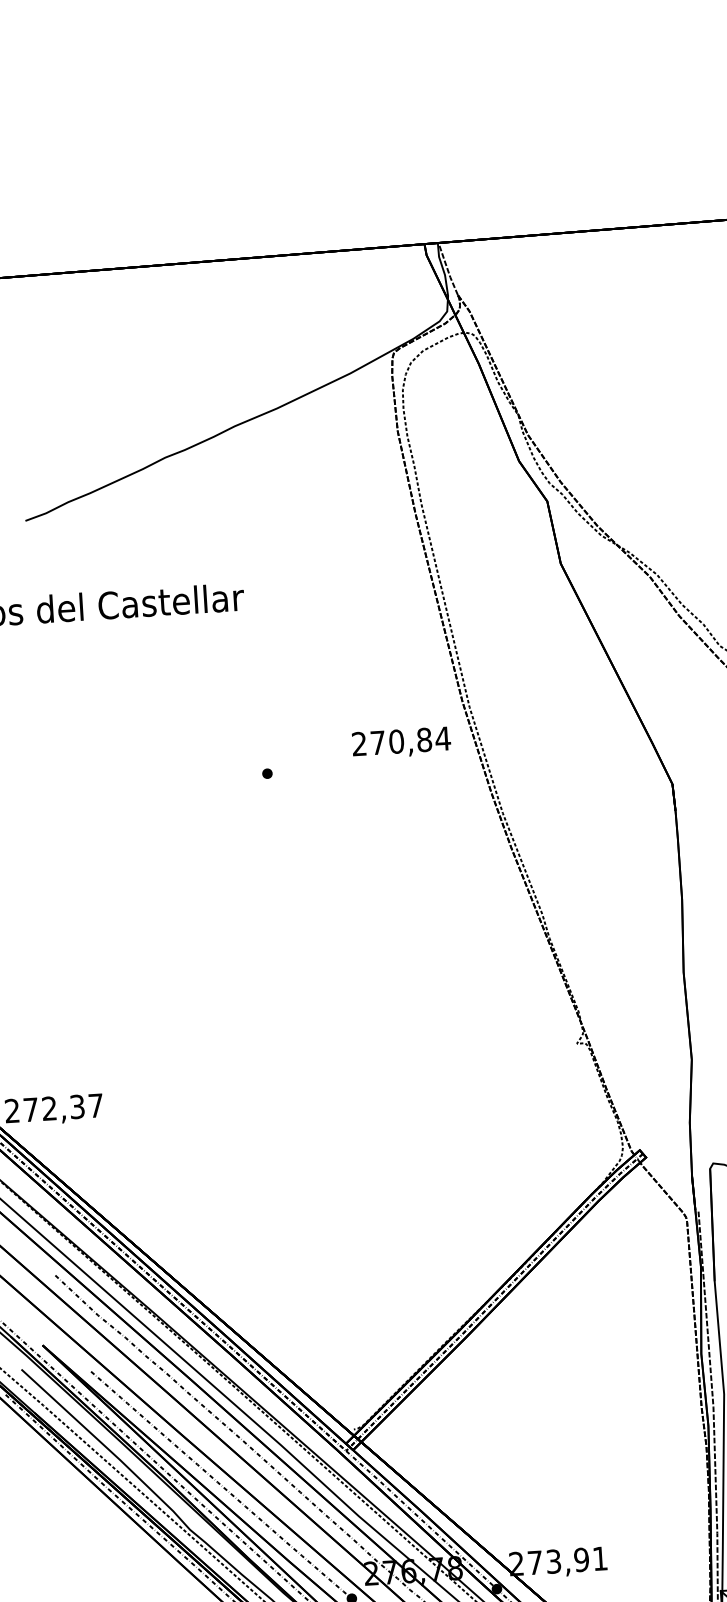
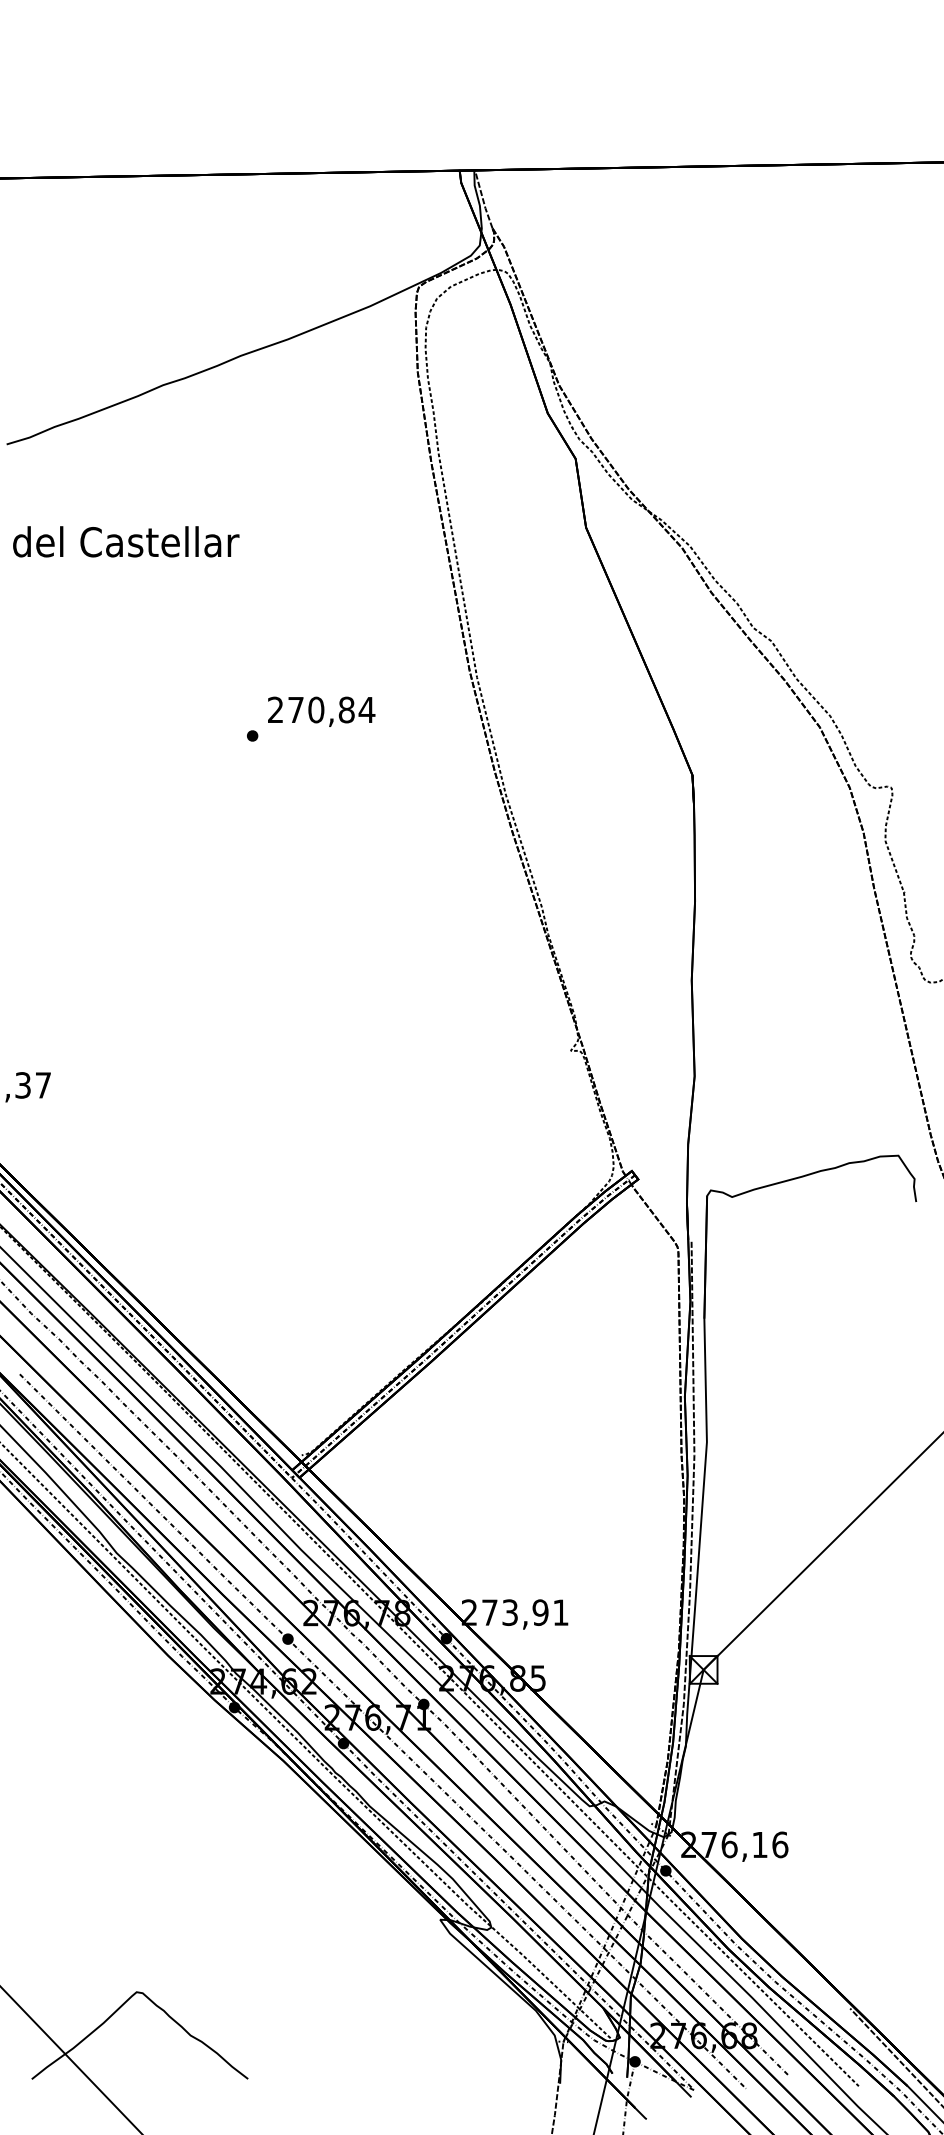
text: (401, 742) -> (321, 711), moved

